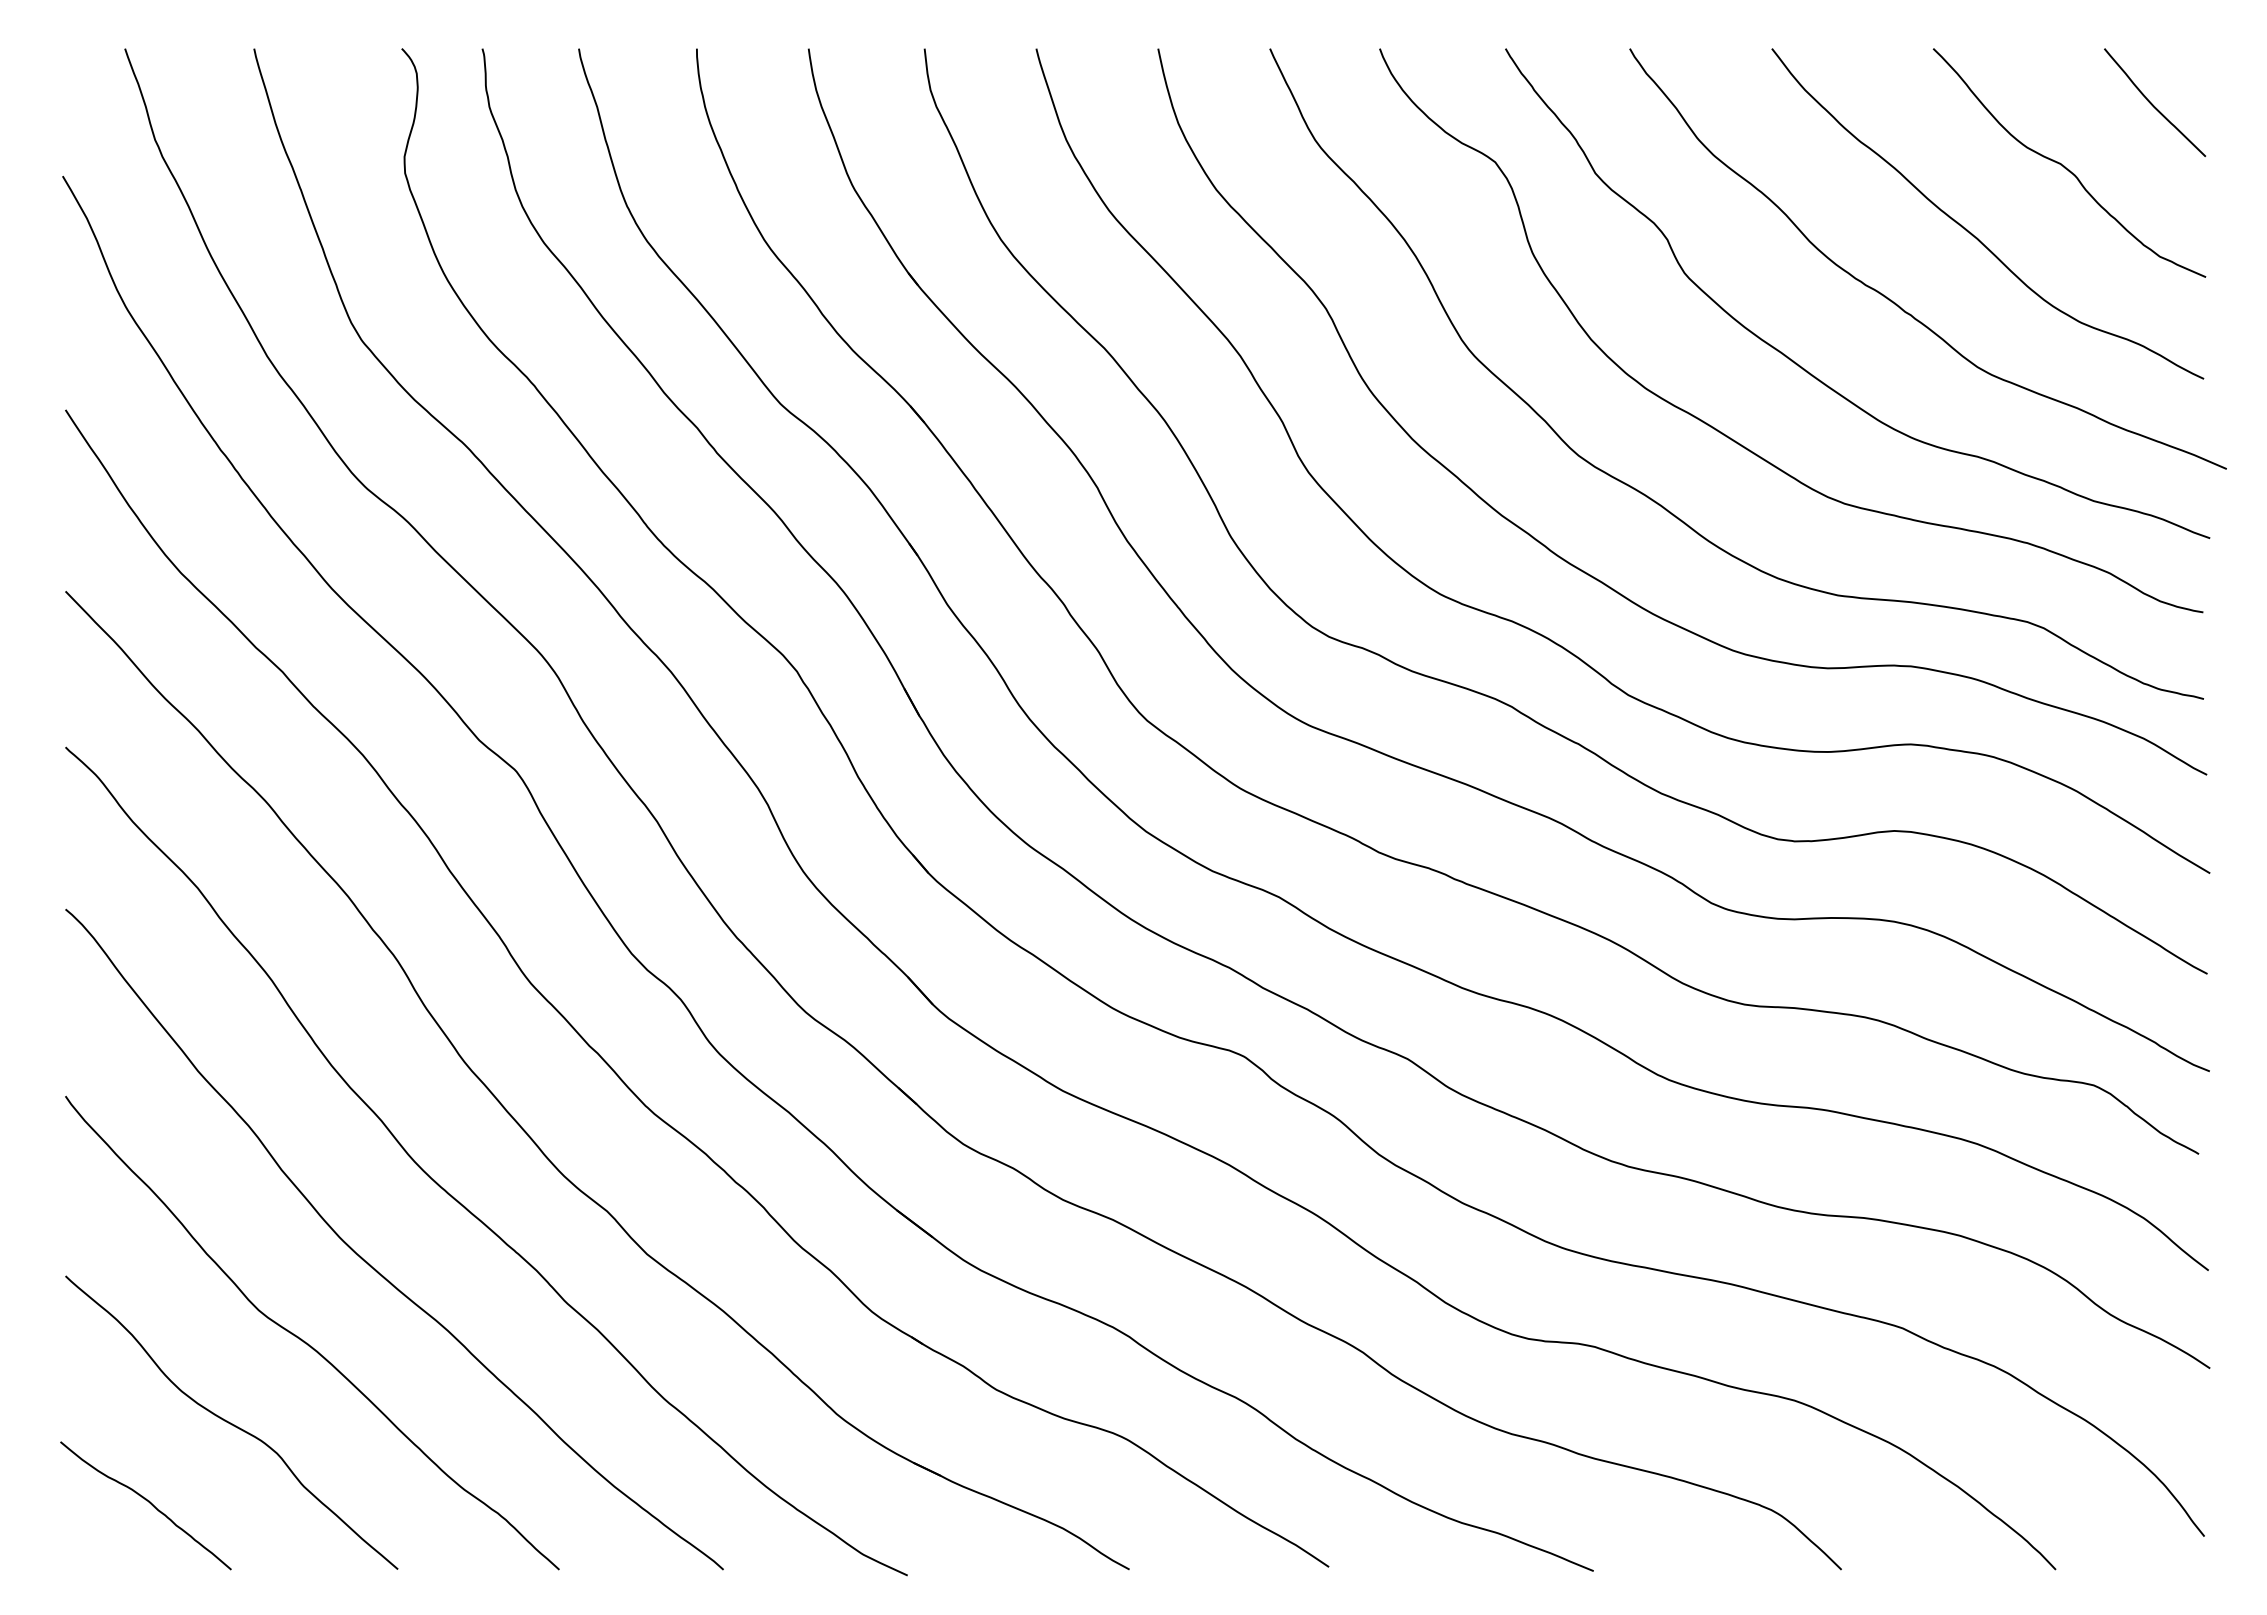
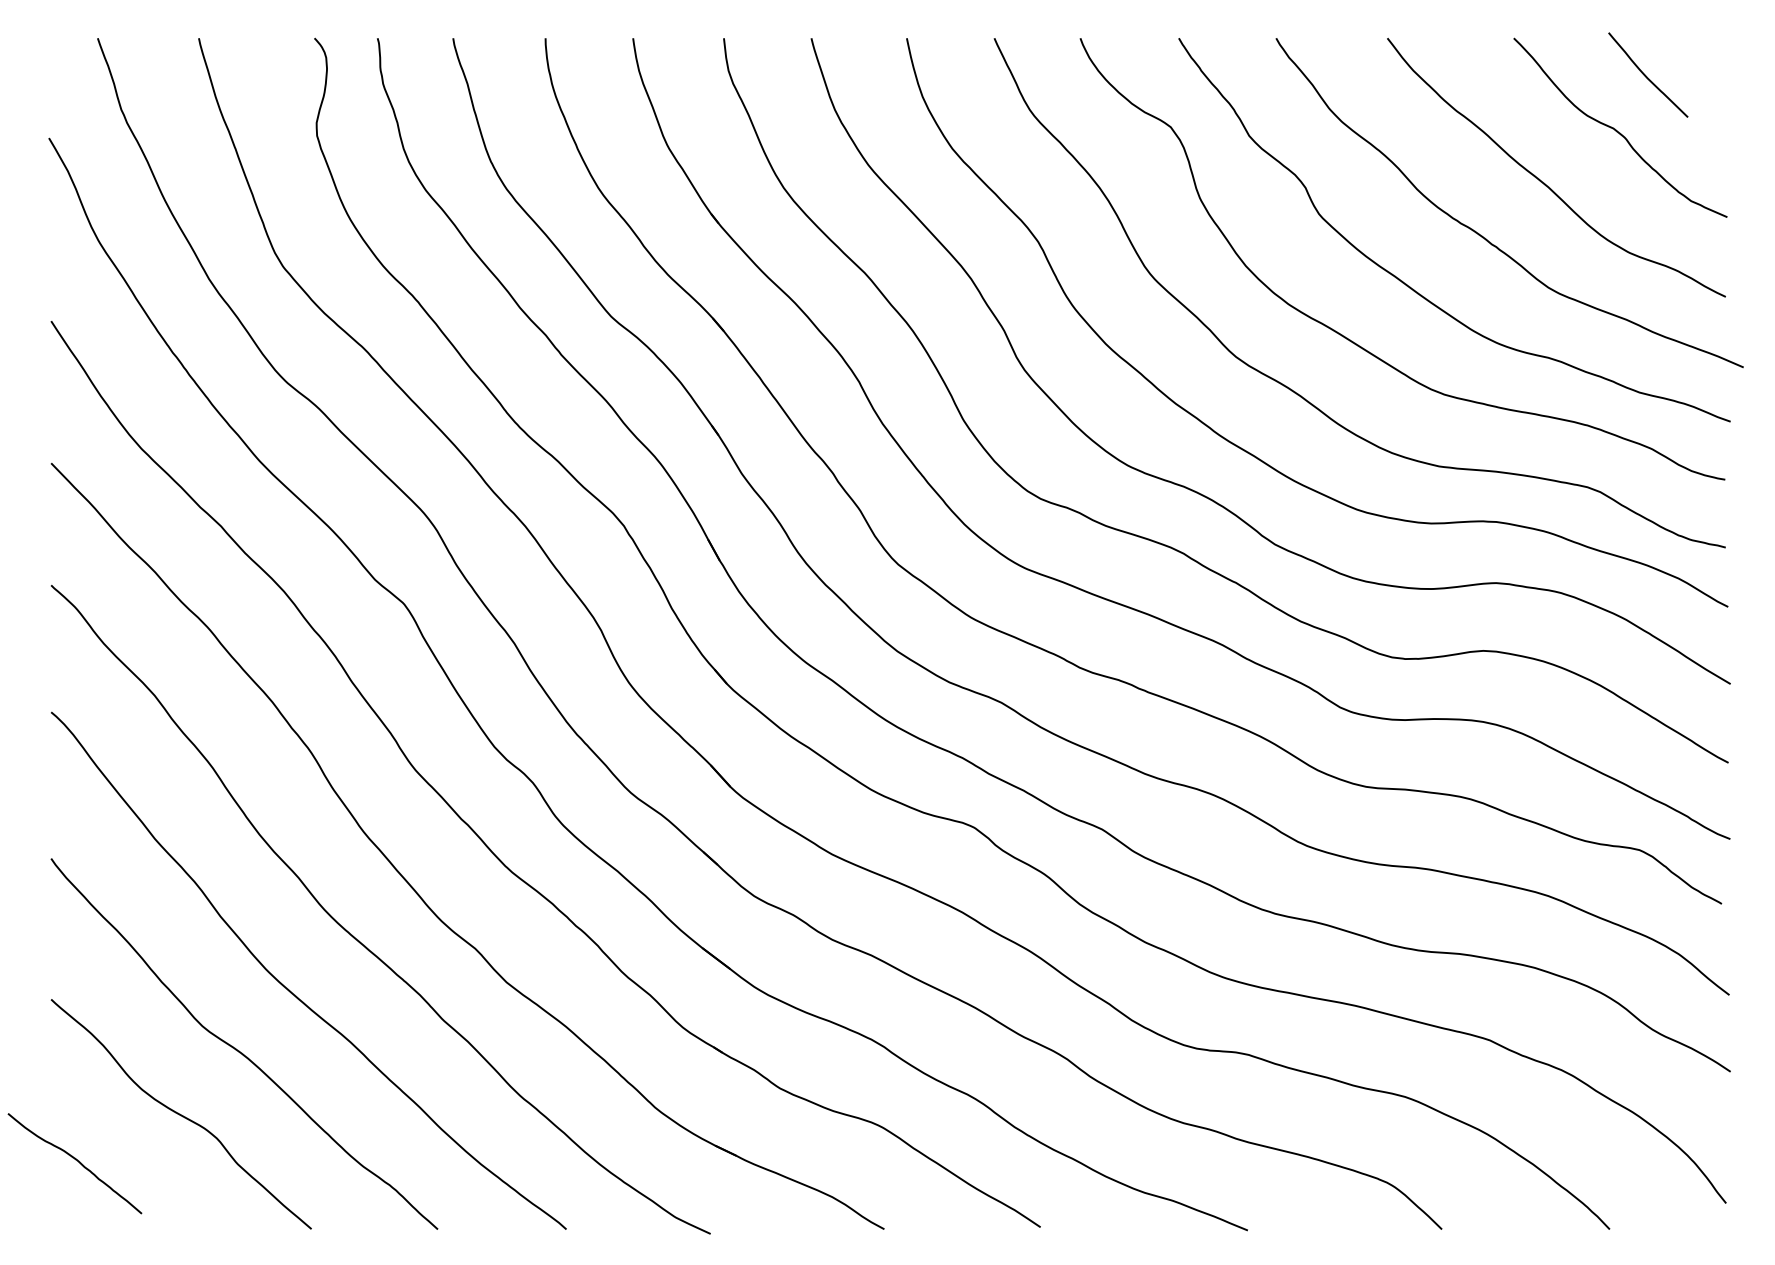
curve: (2153, 104) -> (1647, 76), moved
curve: (148, 1502) -> (76, 1161), moved

